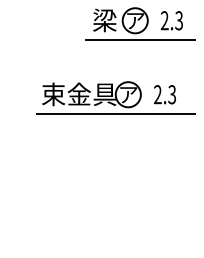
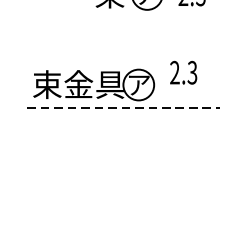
line: (139, 39) -> (152, 17), removed
text: (164, 94) -> (183, 72), moved
line: (115, 113) -> (123, 108), solid -> dashed

